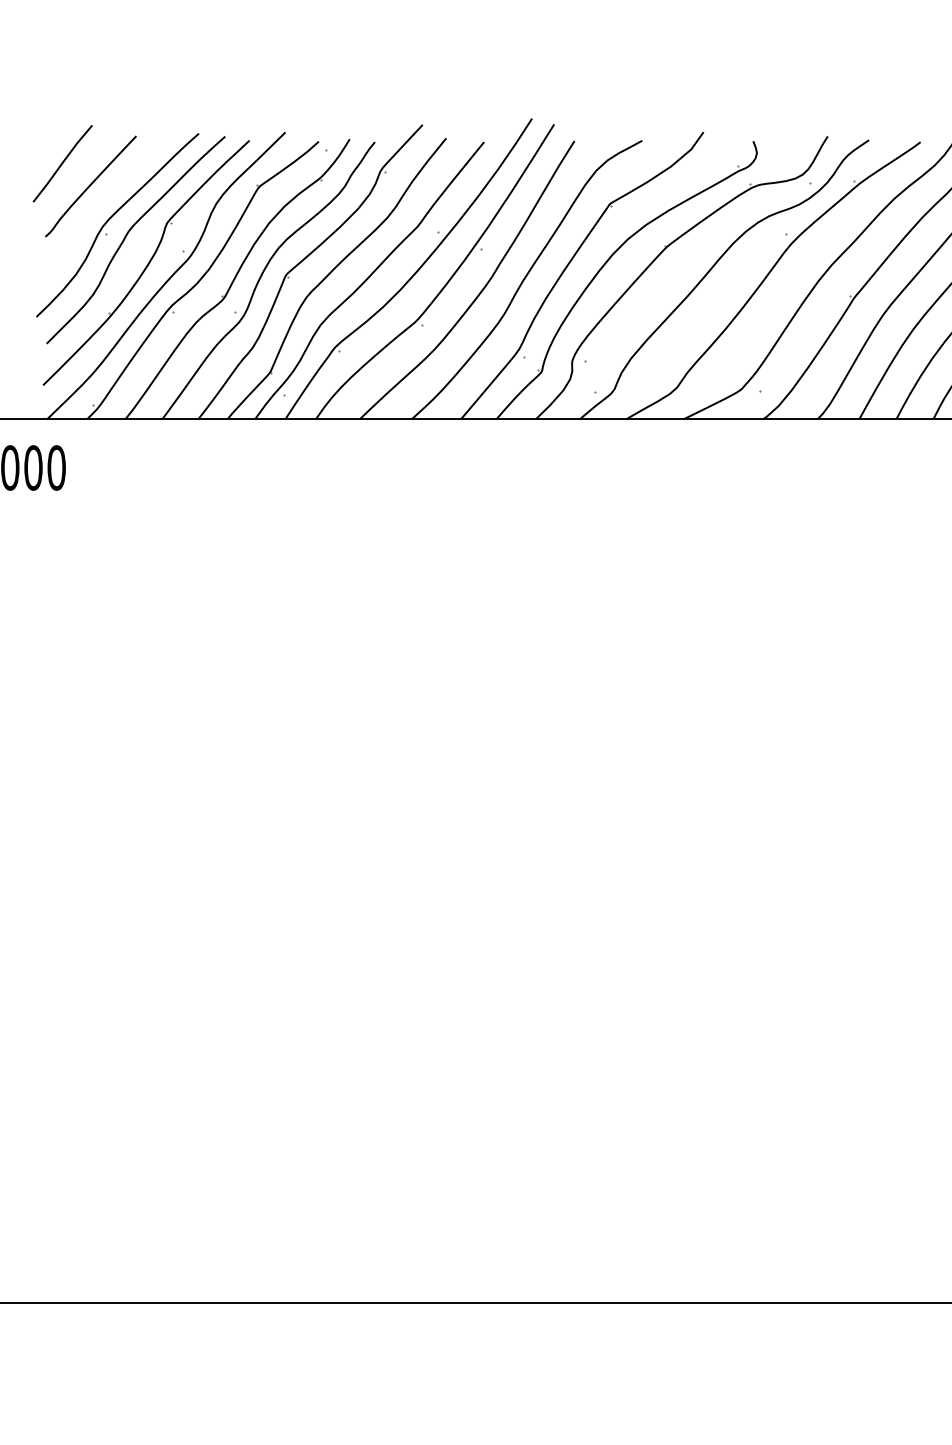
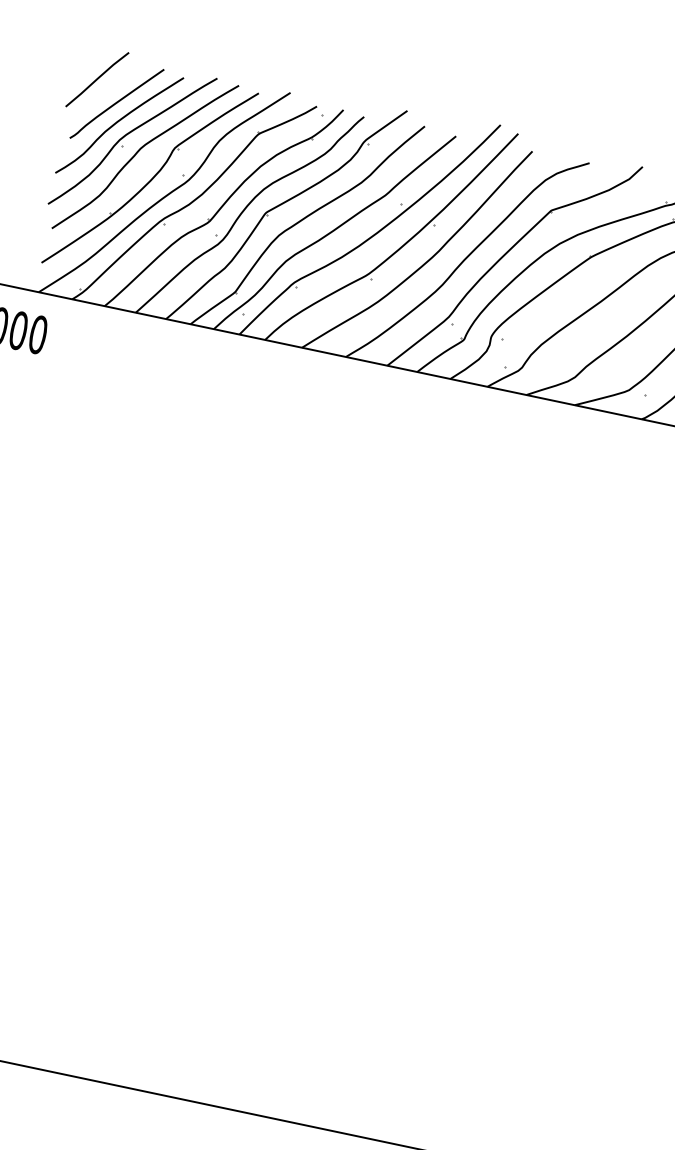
curve: (96, 207) -> (118, 122), added

